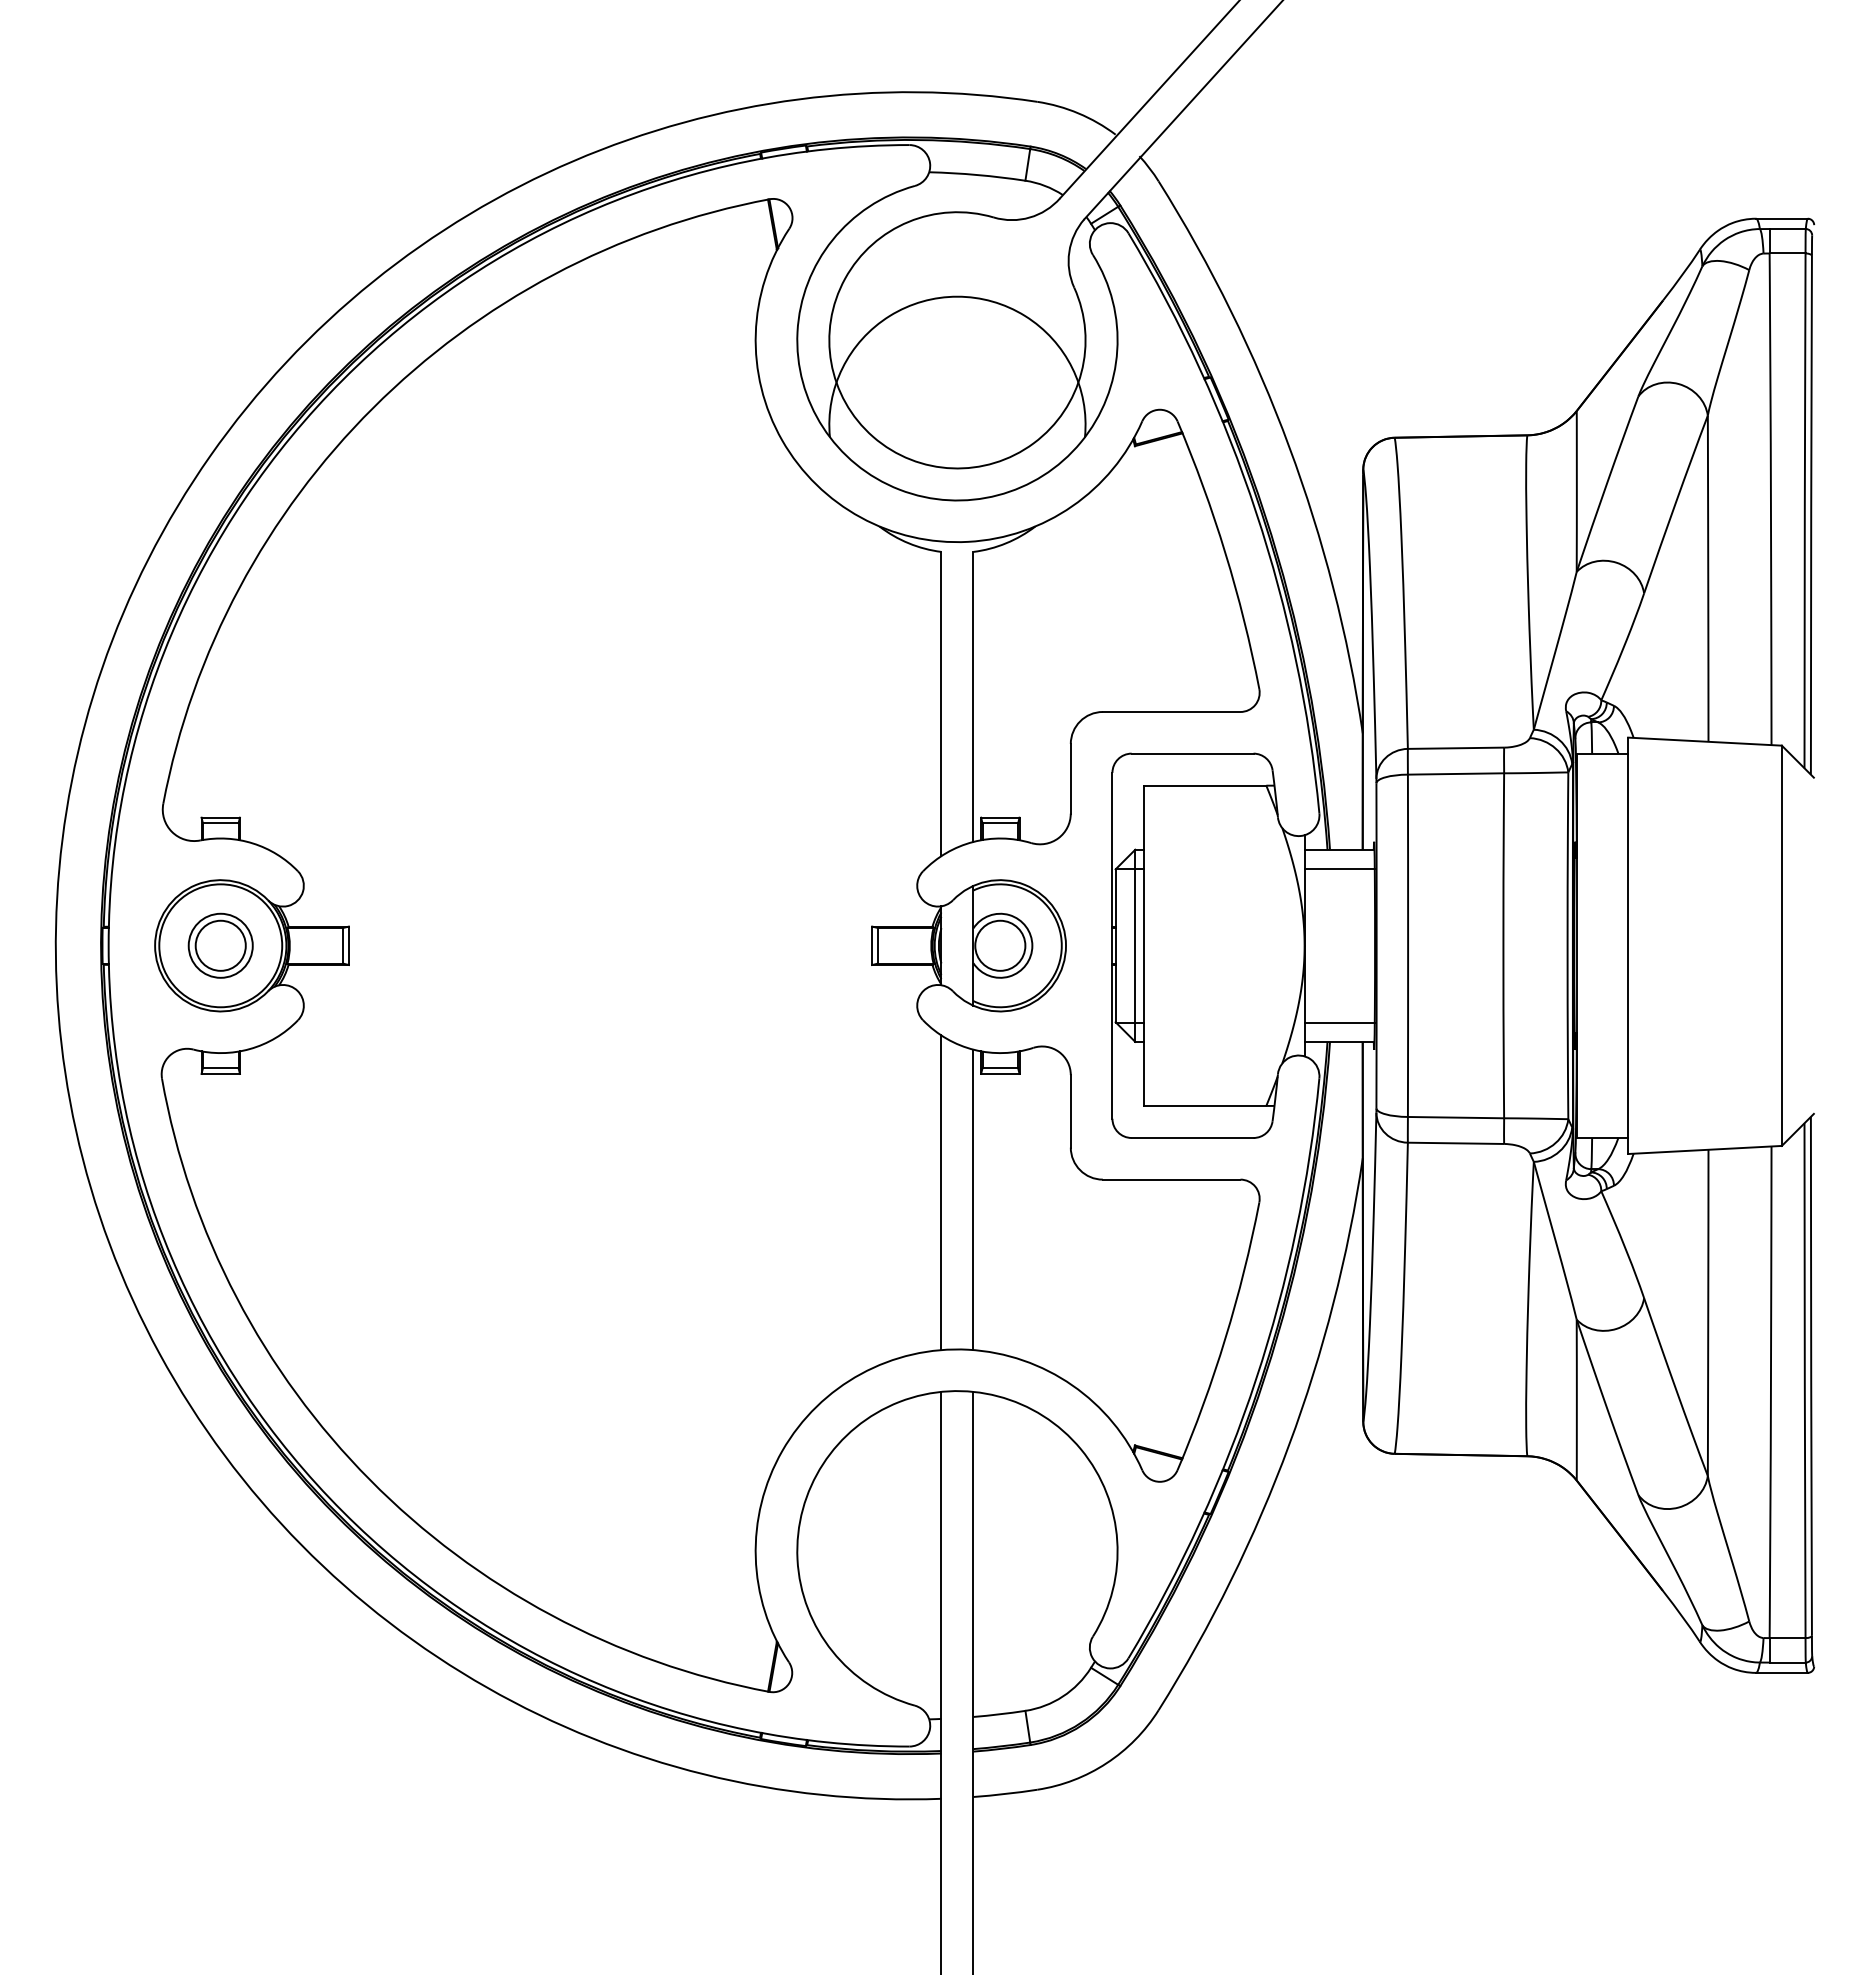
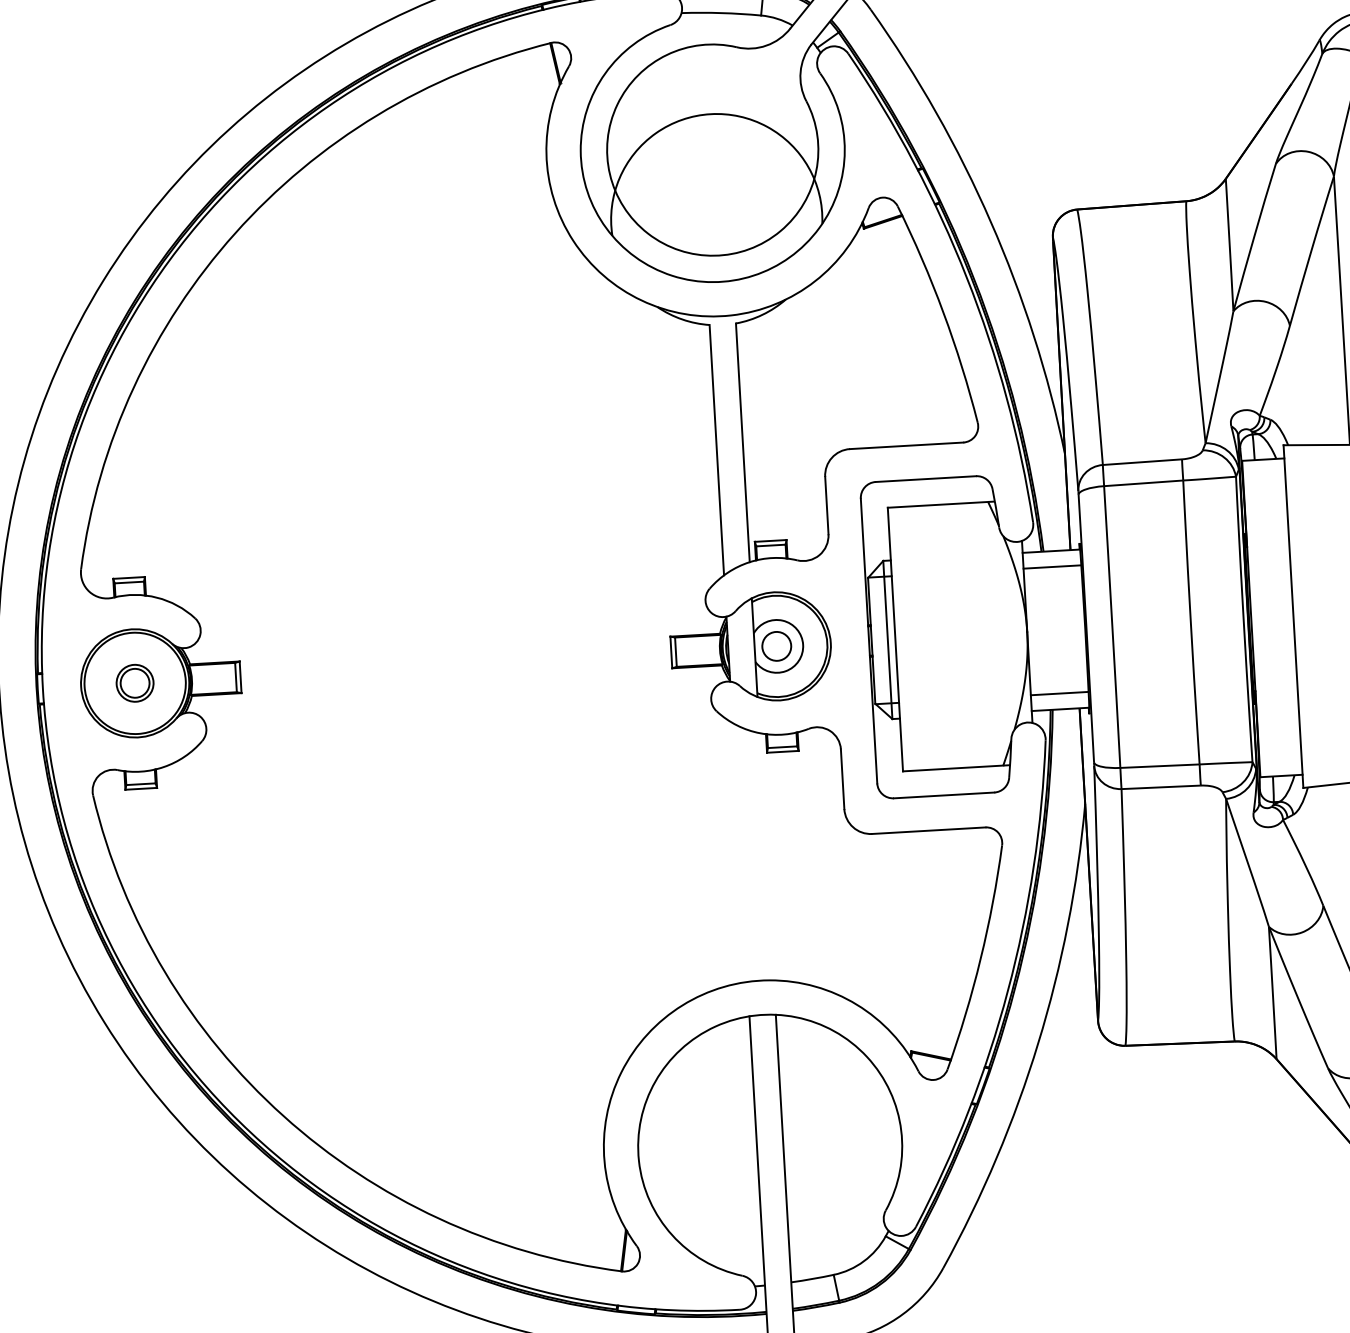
part: (220, 945) -> (134, 683), size x0.7
circle: (1000, 945) -> (776, 646), size x0.7
line: (941, 1192) -> (740, 852), removed
line: (973, 1199) -> (766, 856), removed

